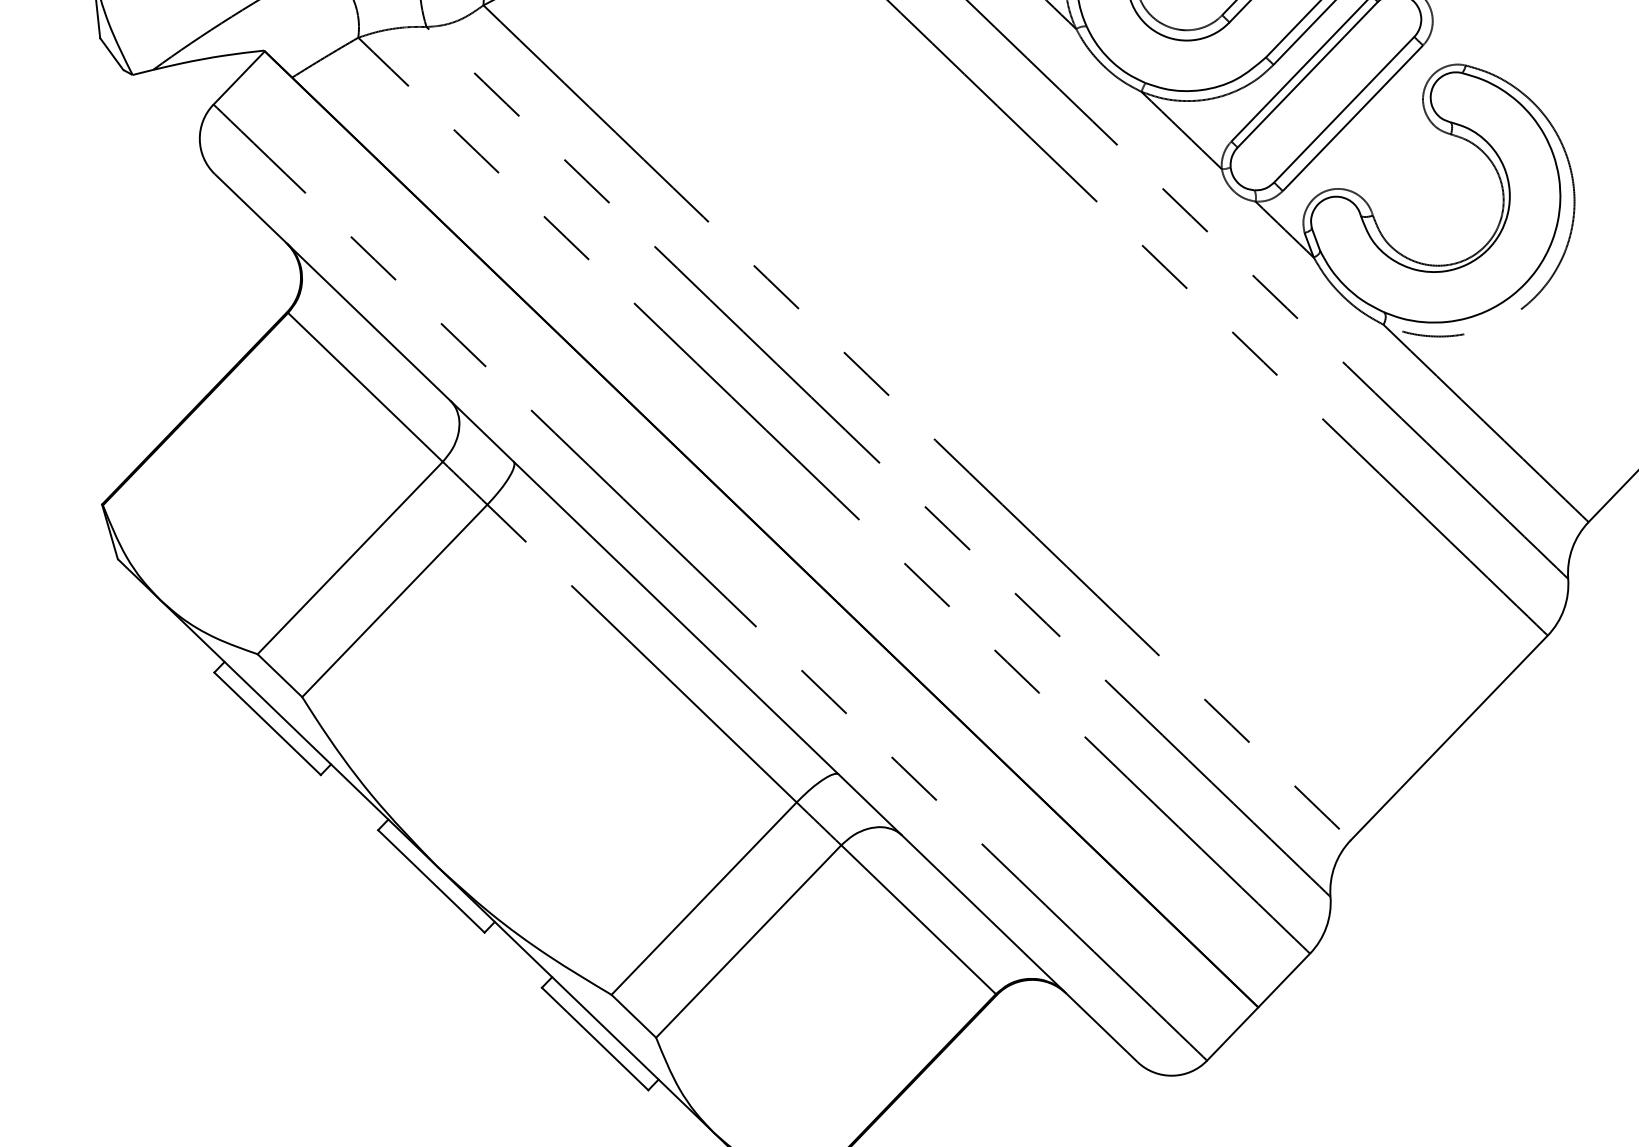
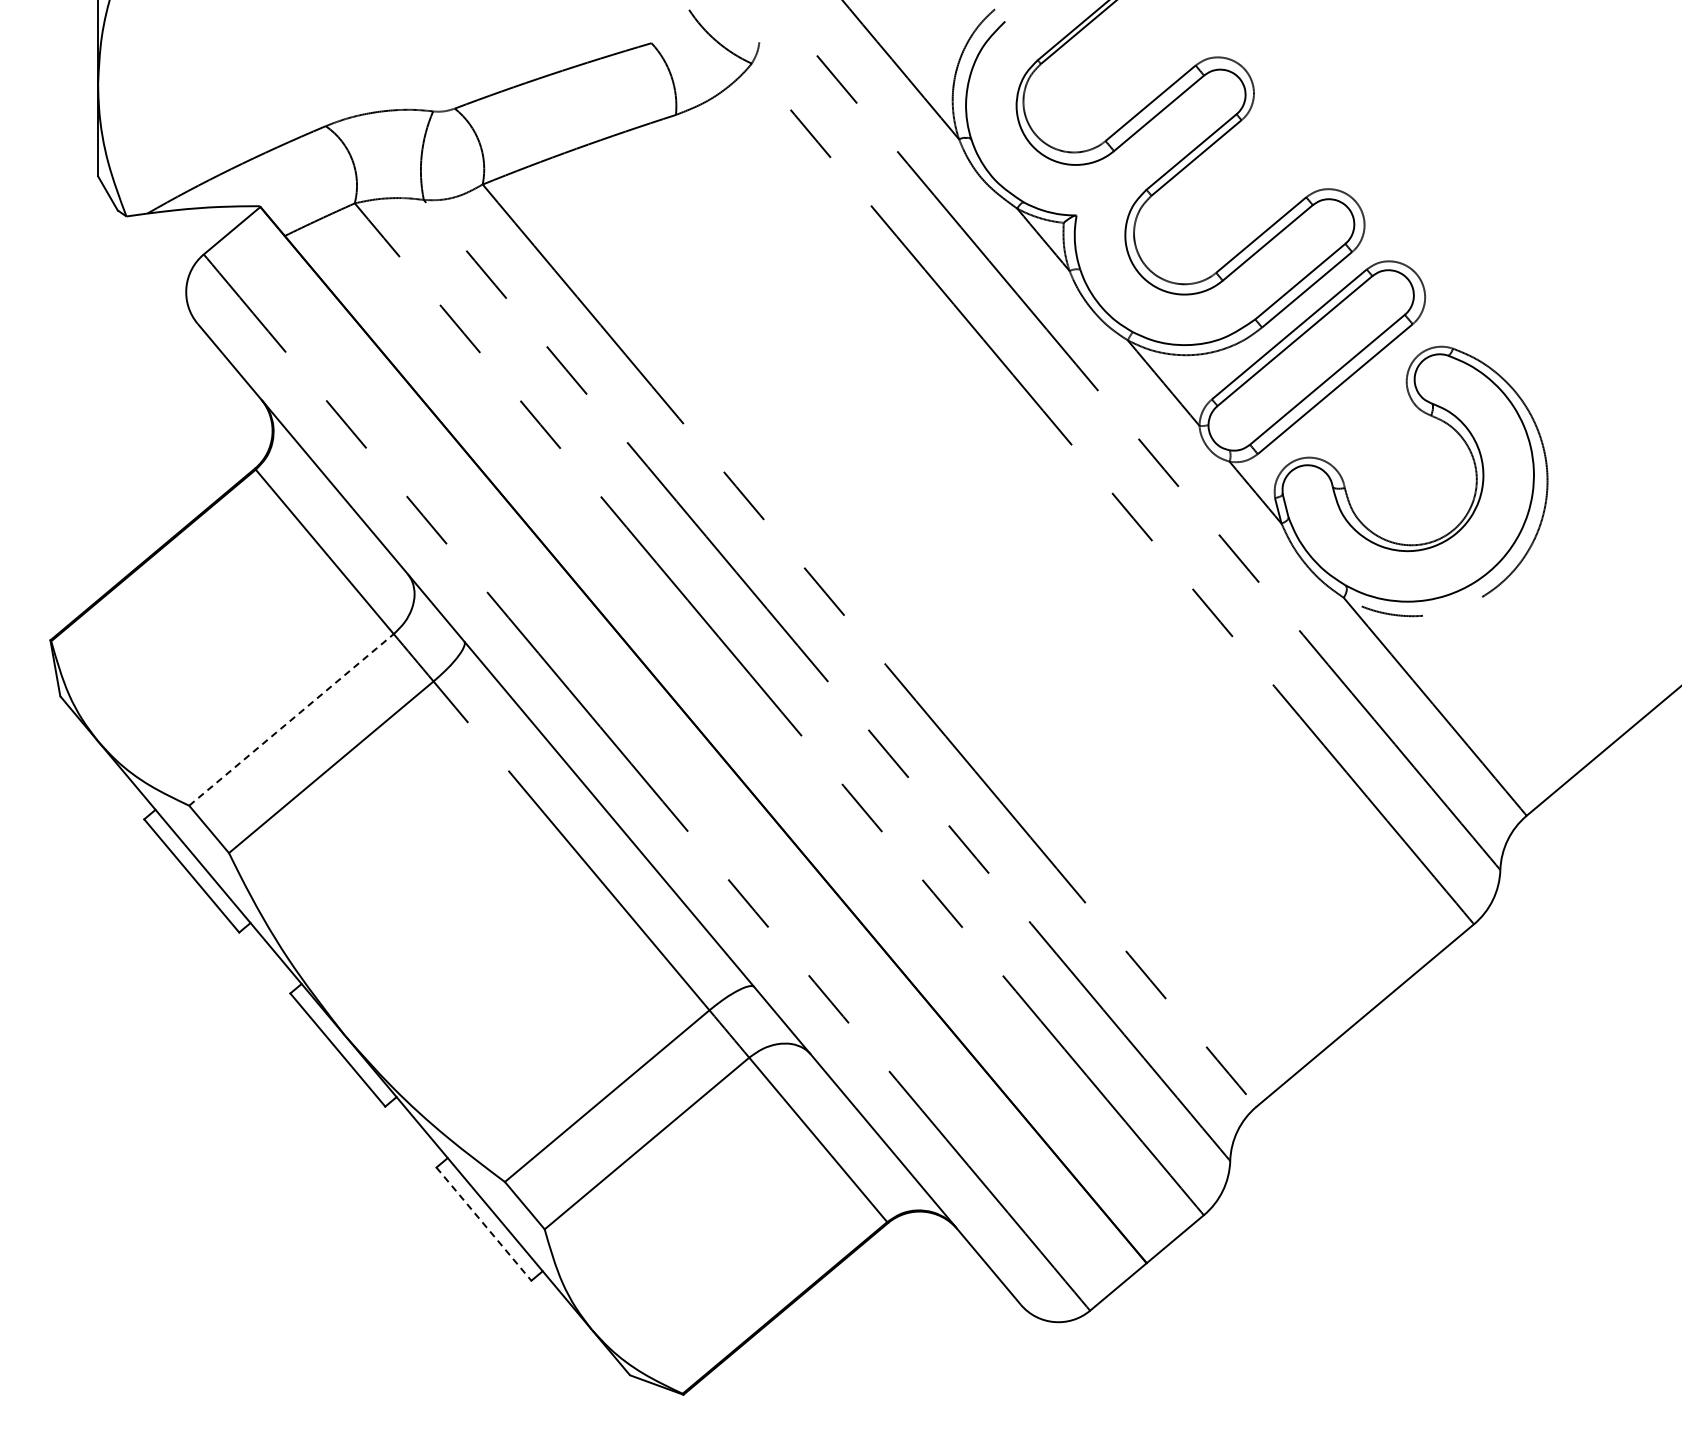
line: (350, 557) -> (291, 719), solid -> dashed
line: (594, 1039) -> (483, 1224), solid -> dashed

